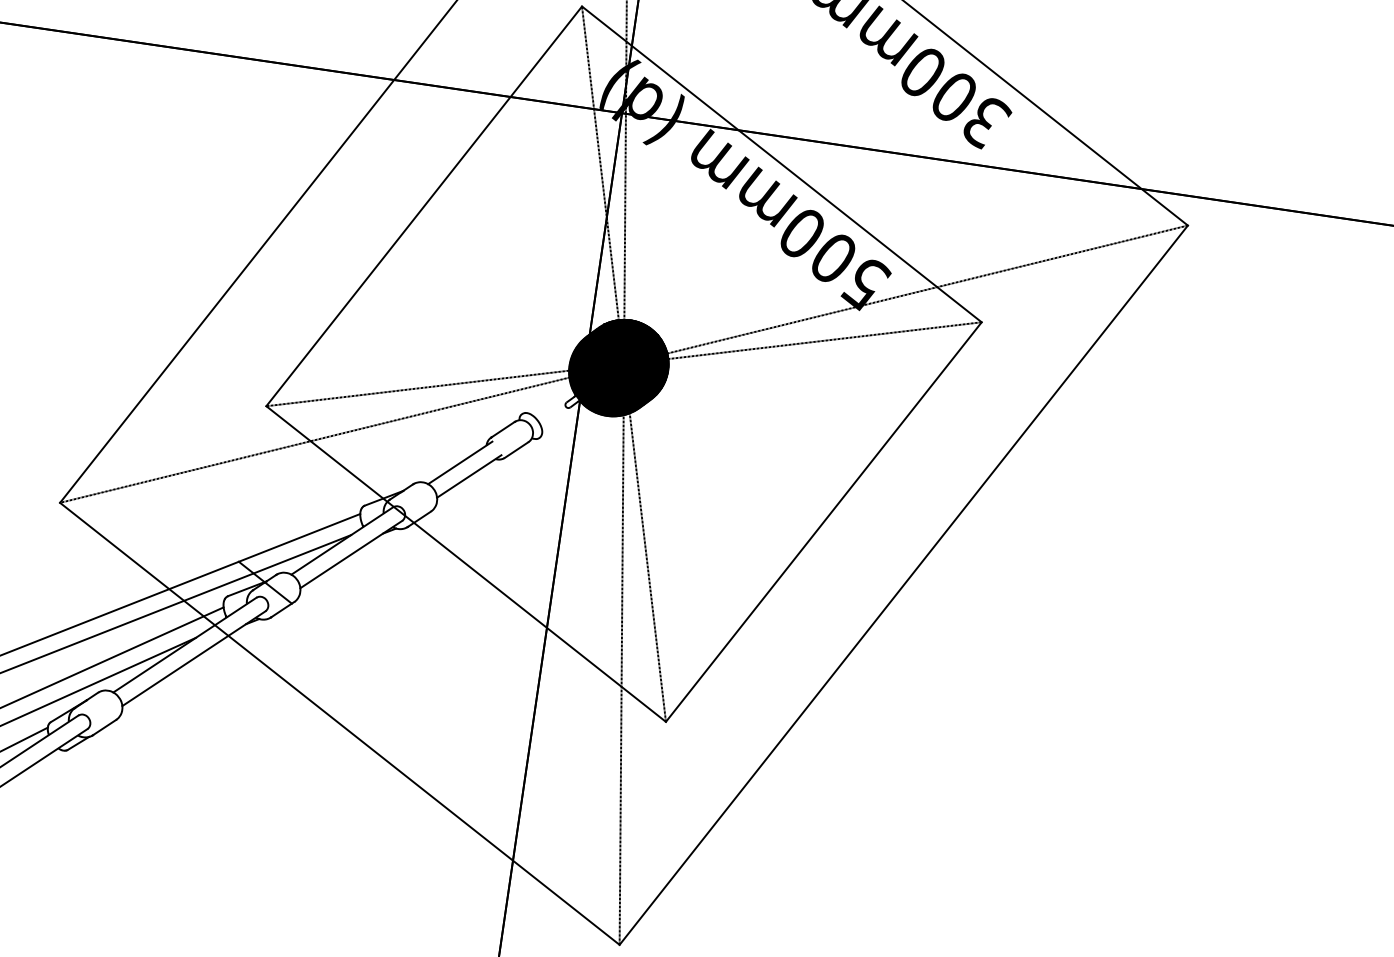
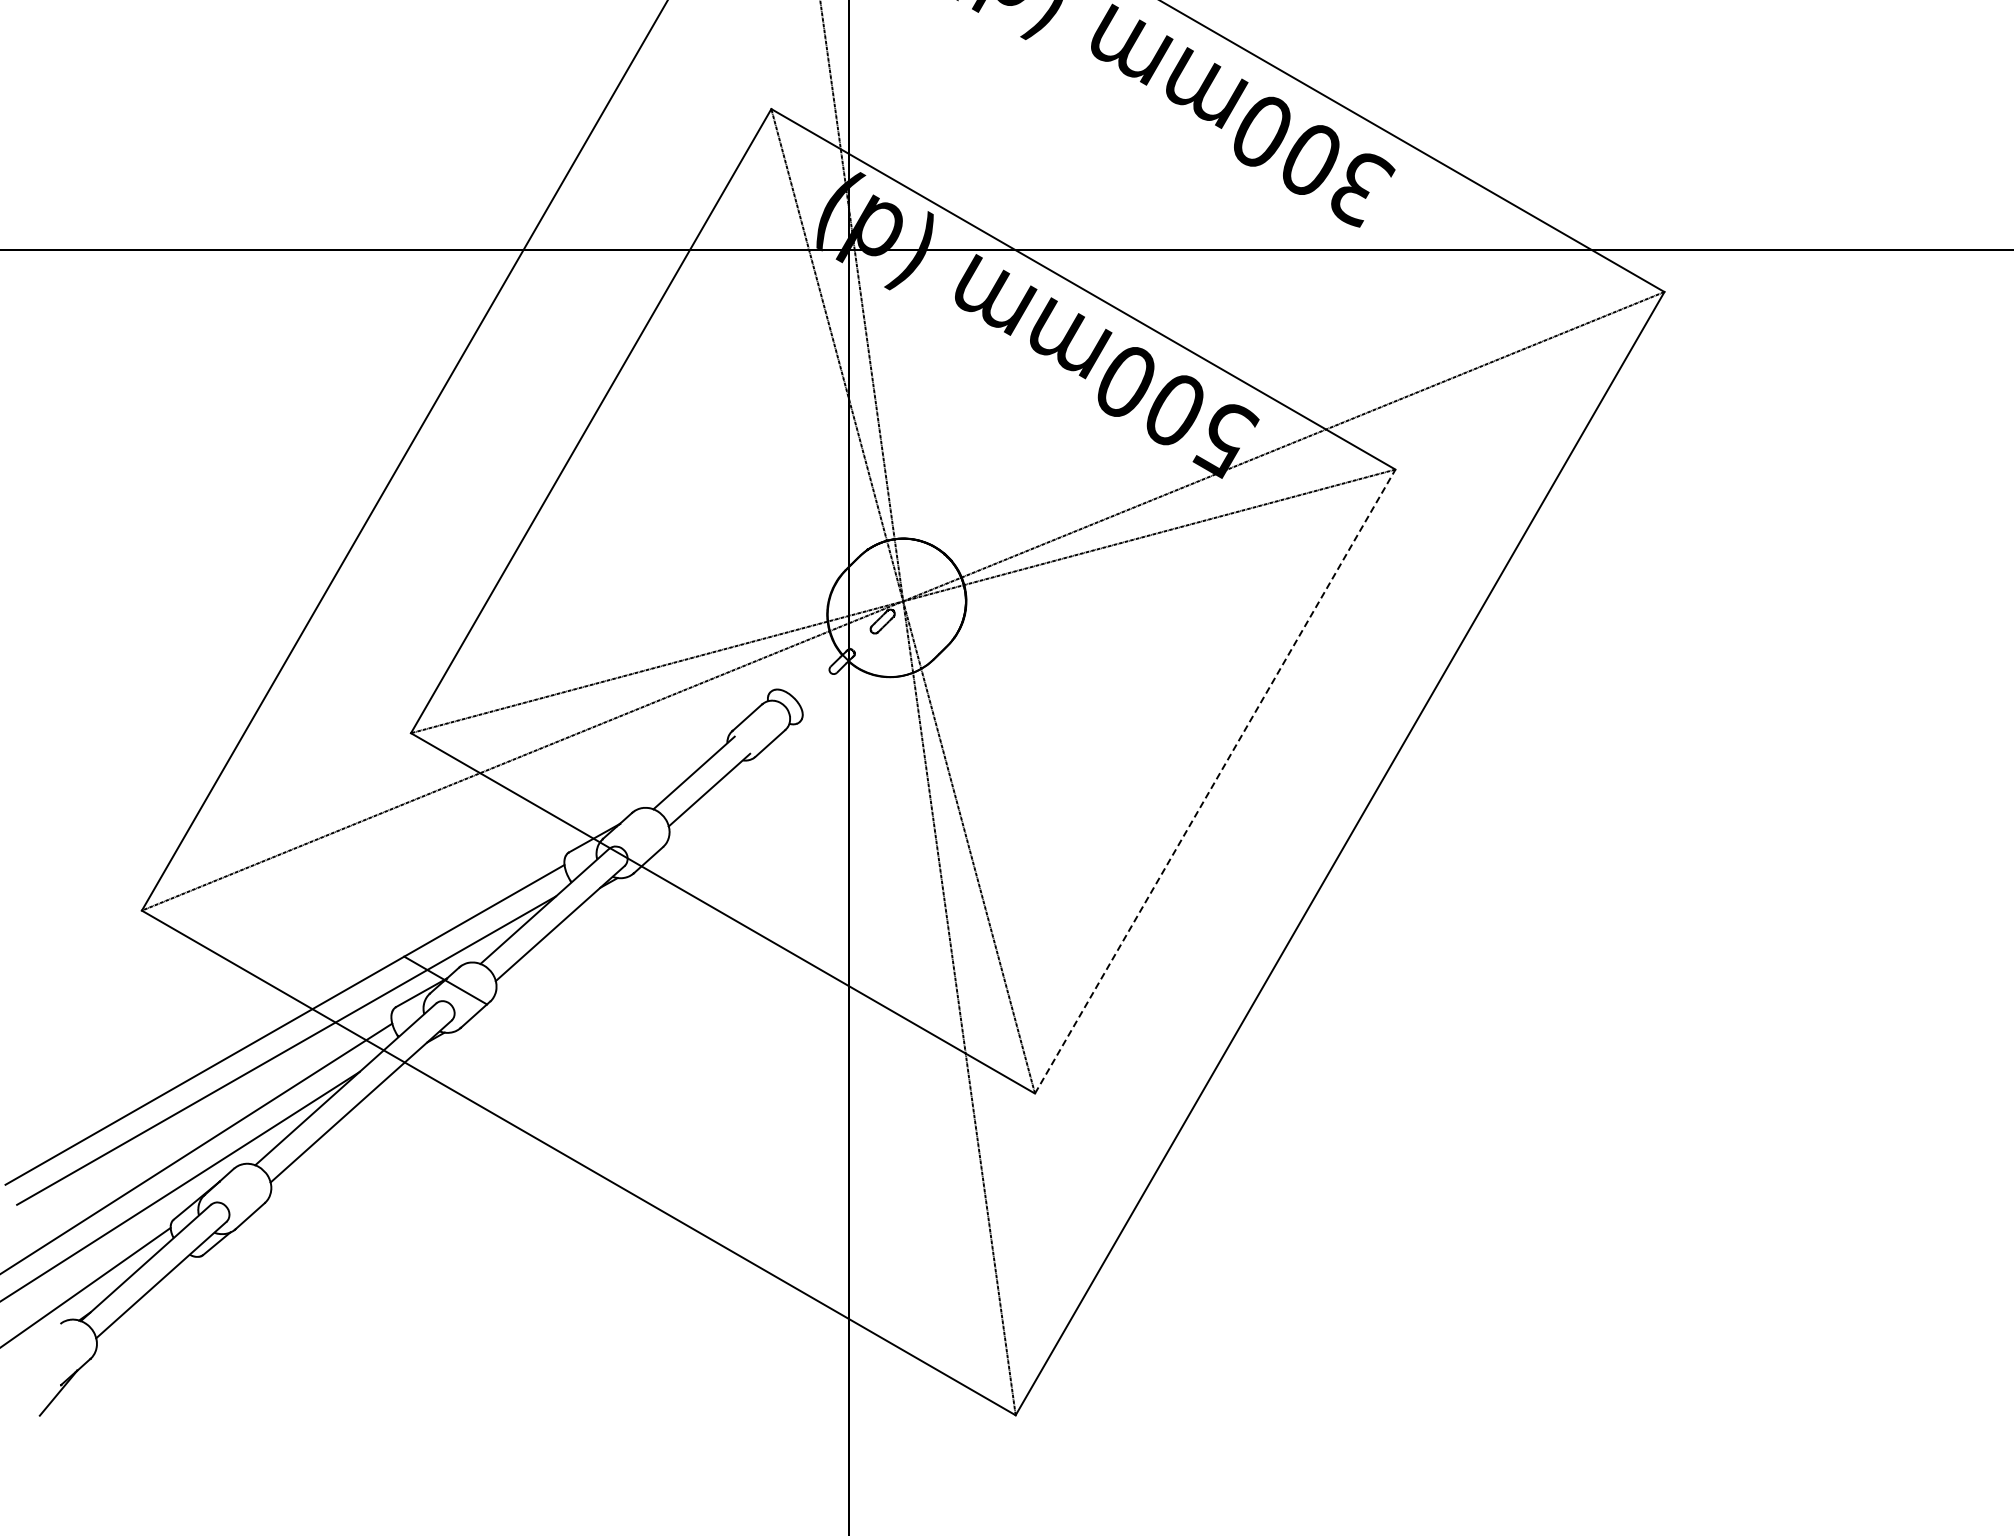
fill: (618, 367) -> (896, 607), removed
line: (824, 522) -> (1215, 781), solid -> dashed

